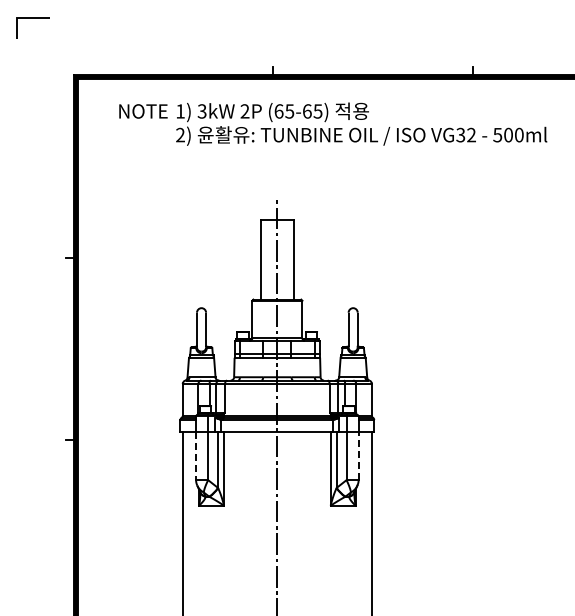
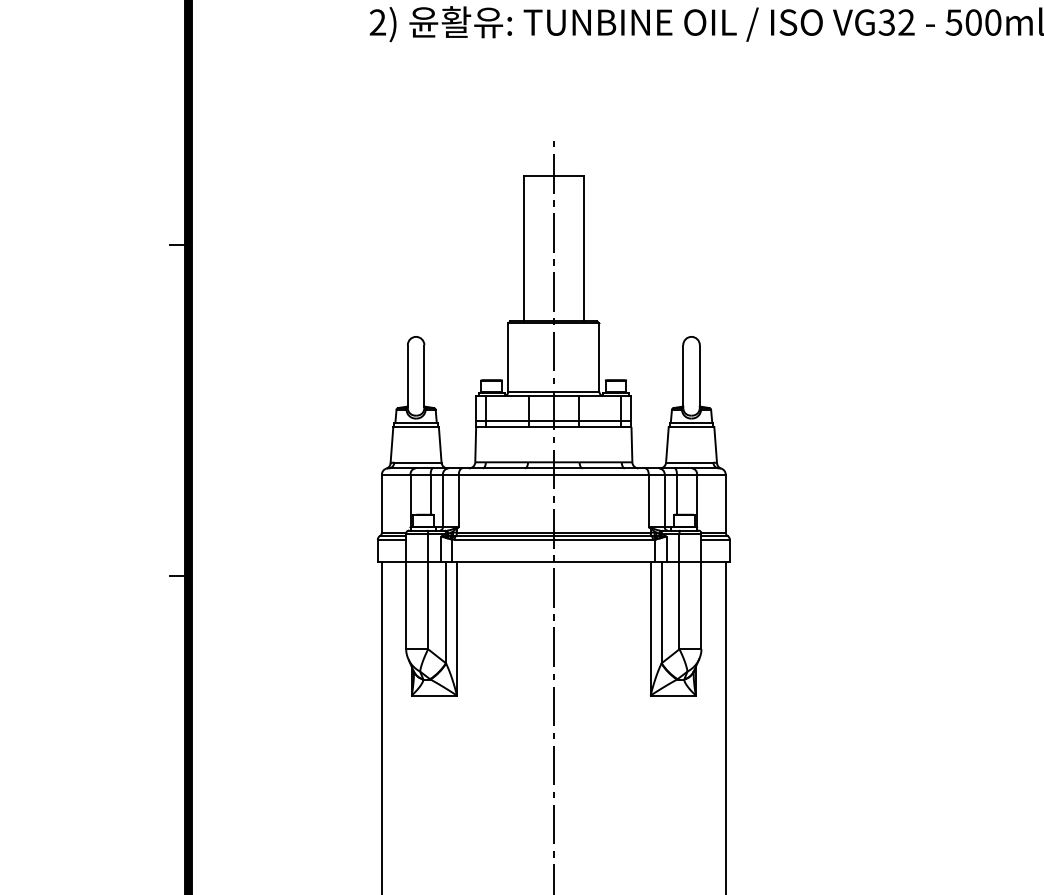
line: (358, 455) -> (701, 604), dashed -> solid
line: (196, 456) -> (406, 606), dashed -> solid

